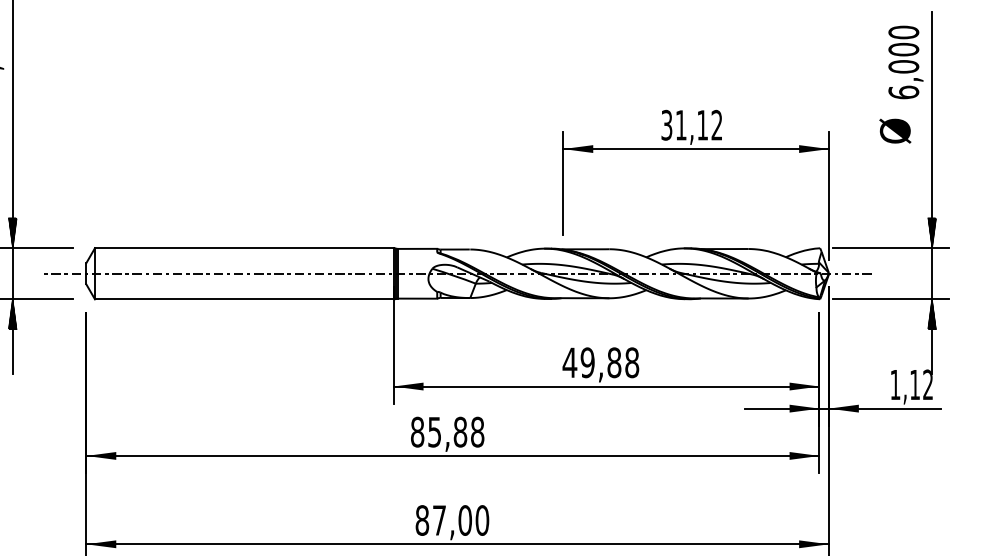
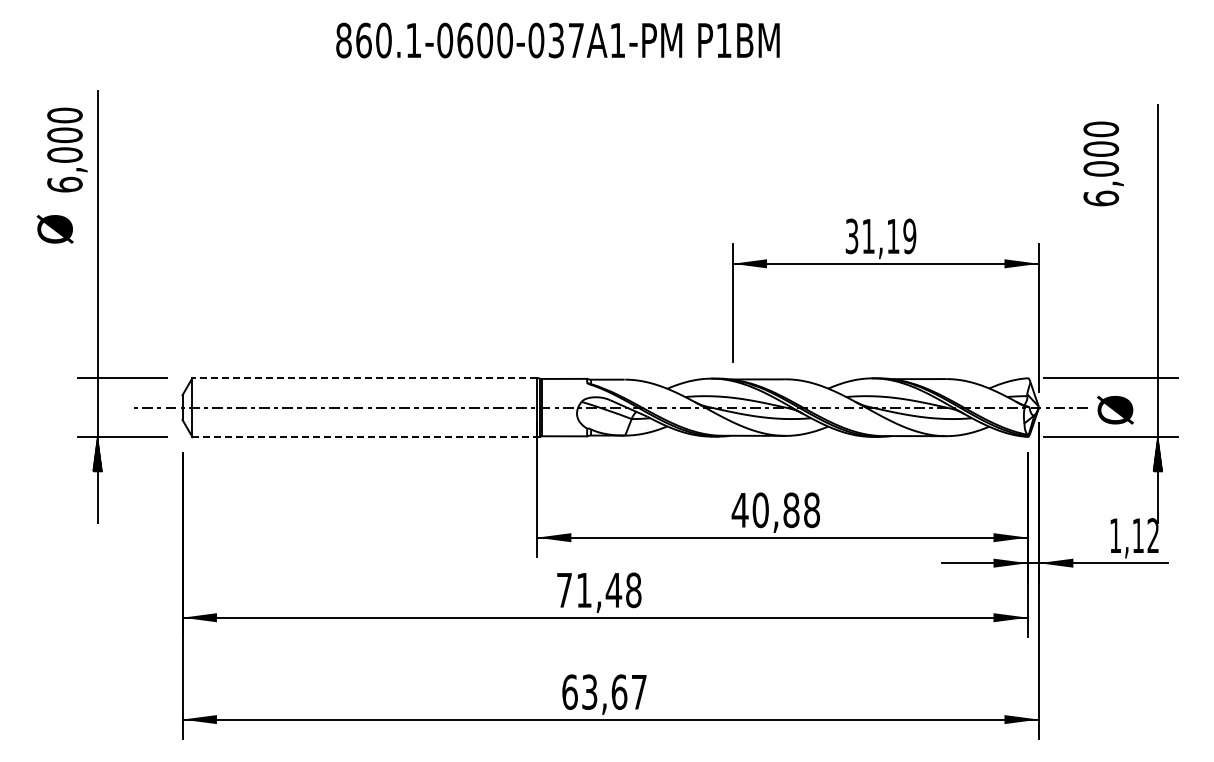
text: (905, 62) -> (1103, 163), moved
text: (716, 125) -> (909, 236), 31,12 -> 31,19
text: (895, 130) -> (1115, 409), moved
hatch: (12, 232) -> (97, 360), removed
hatch: (931, 232) -> (1157, 360), removed
line: (244, 248) -> (364, 378), solid -> dashed
line: (245, 299) -> (365, 437), solid -> dashed
text: (587, 362) -> (760, 510), 49,88 -> 40,88
text: (439, 432) -> (589, 590), 85,88 -> 71,48
text: (452, 519) -> (604, 691), 87,00 -> 63,67

